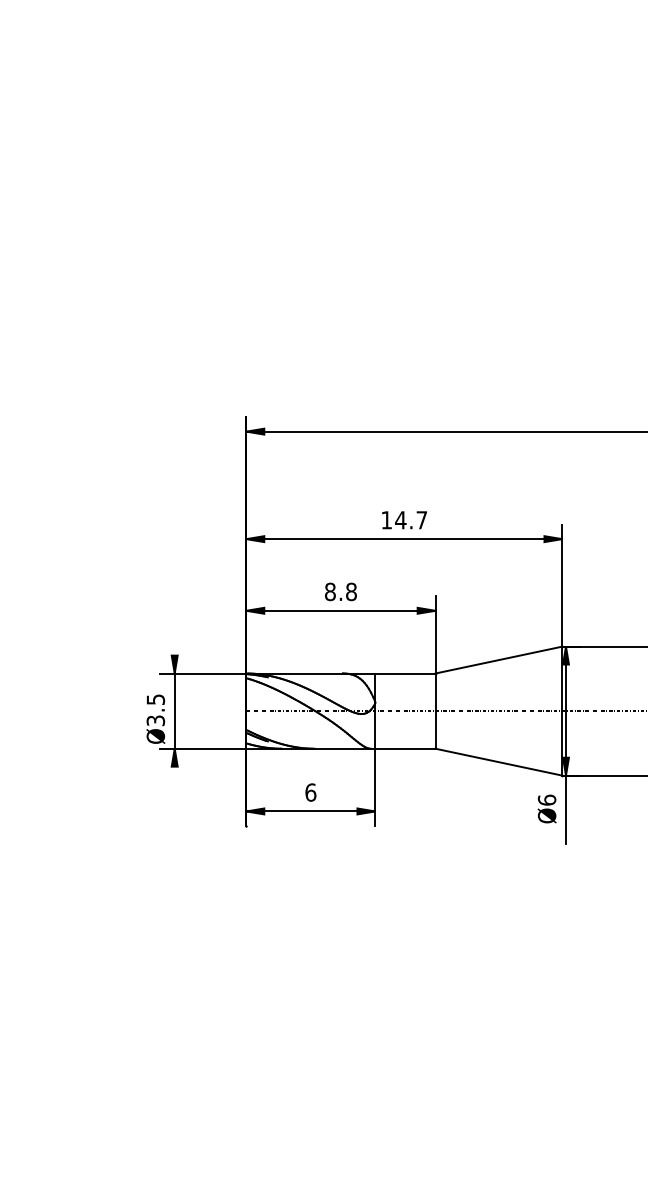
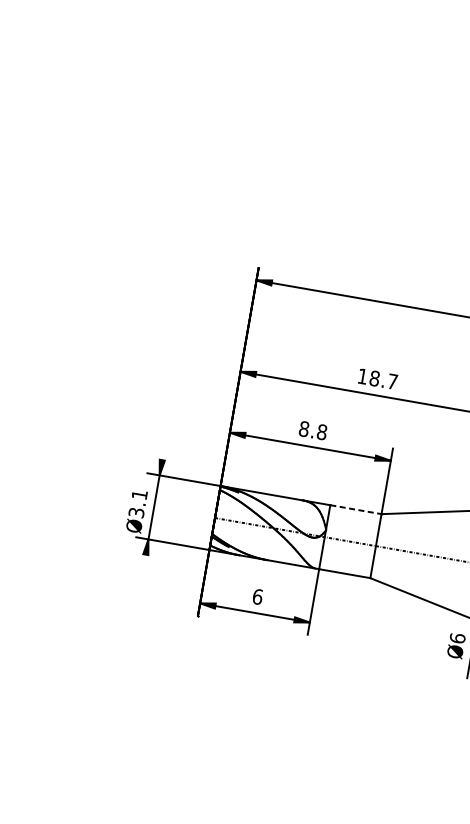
text: (400, 520) -> (374, 378), 14.7 -> 18.7
line: (405, 673) -> (355, 509), solid -> dashed
text: (155, 699) -> (139, 494), Ø3.5 -> Ø3.1

